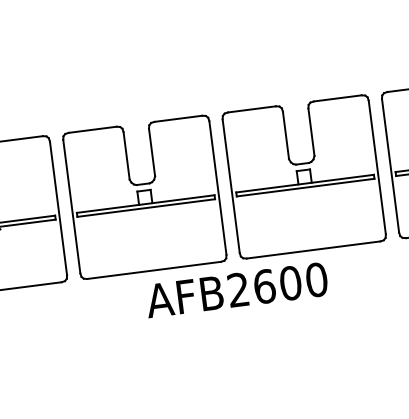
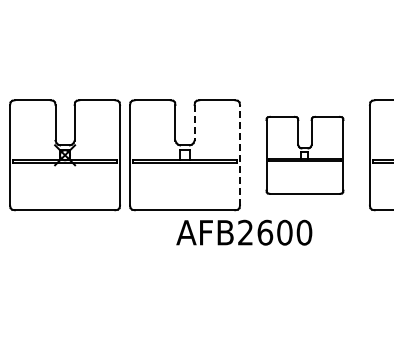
line: (151, 152) -> (194, 122), solid -> dashed
part: (303, 177) -> (304, 155), size x0.7
line: (218, 186) -> (240, 154), solid -> dashed

